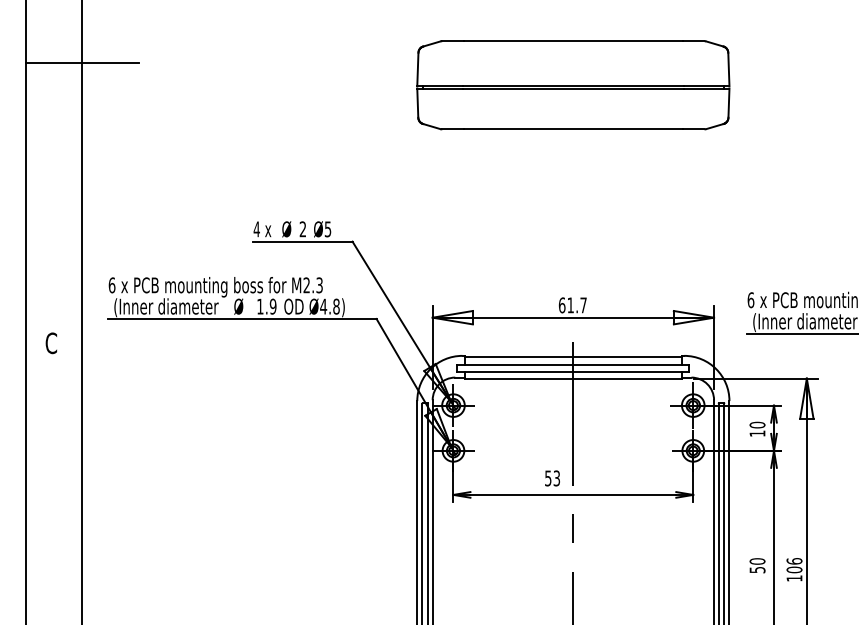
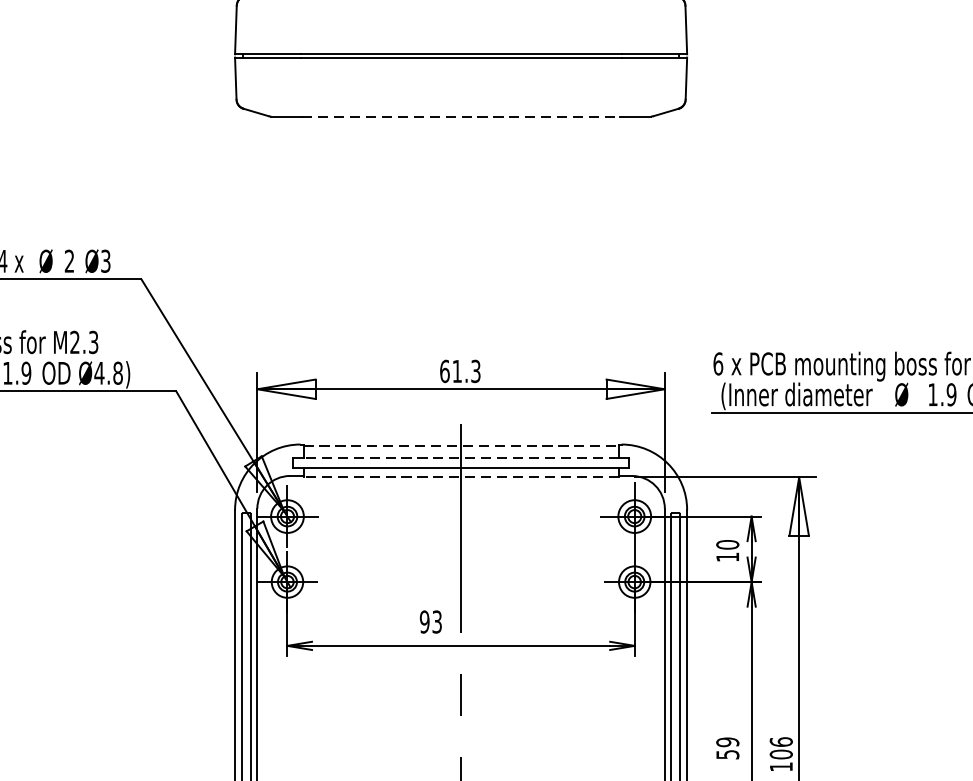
line: (573, 129) -> (461, 116), solid -> dashed
text: (328, 228) -> (106, 260), Ø5 -> Ø3
text: (583, 305) -> (475, 371), 61.7 -> 61.3
line: (573, 356) -> (461, 445), solid -> dashed
line: (573, 364) -> (461, 457), solid -> dashed
line: (573, 378) -> (461, 477), solid -> dashed
text: (548, 477) -> (425, 620), 53 -> 93
text: (757, 561) -> (727, 742), 50 -> 59

